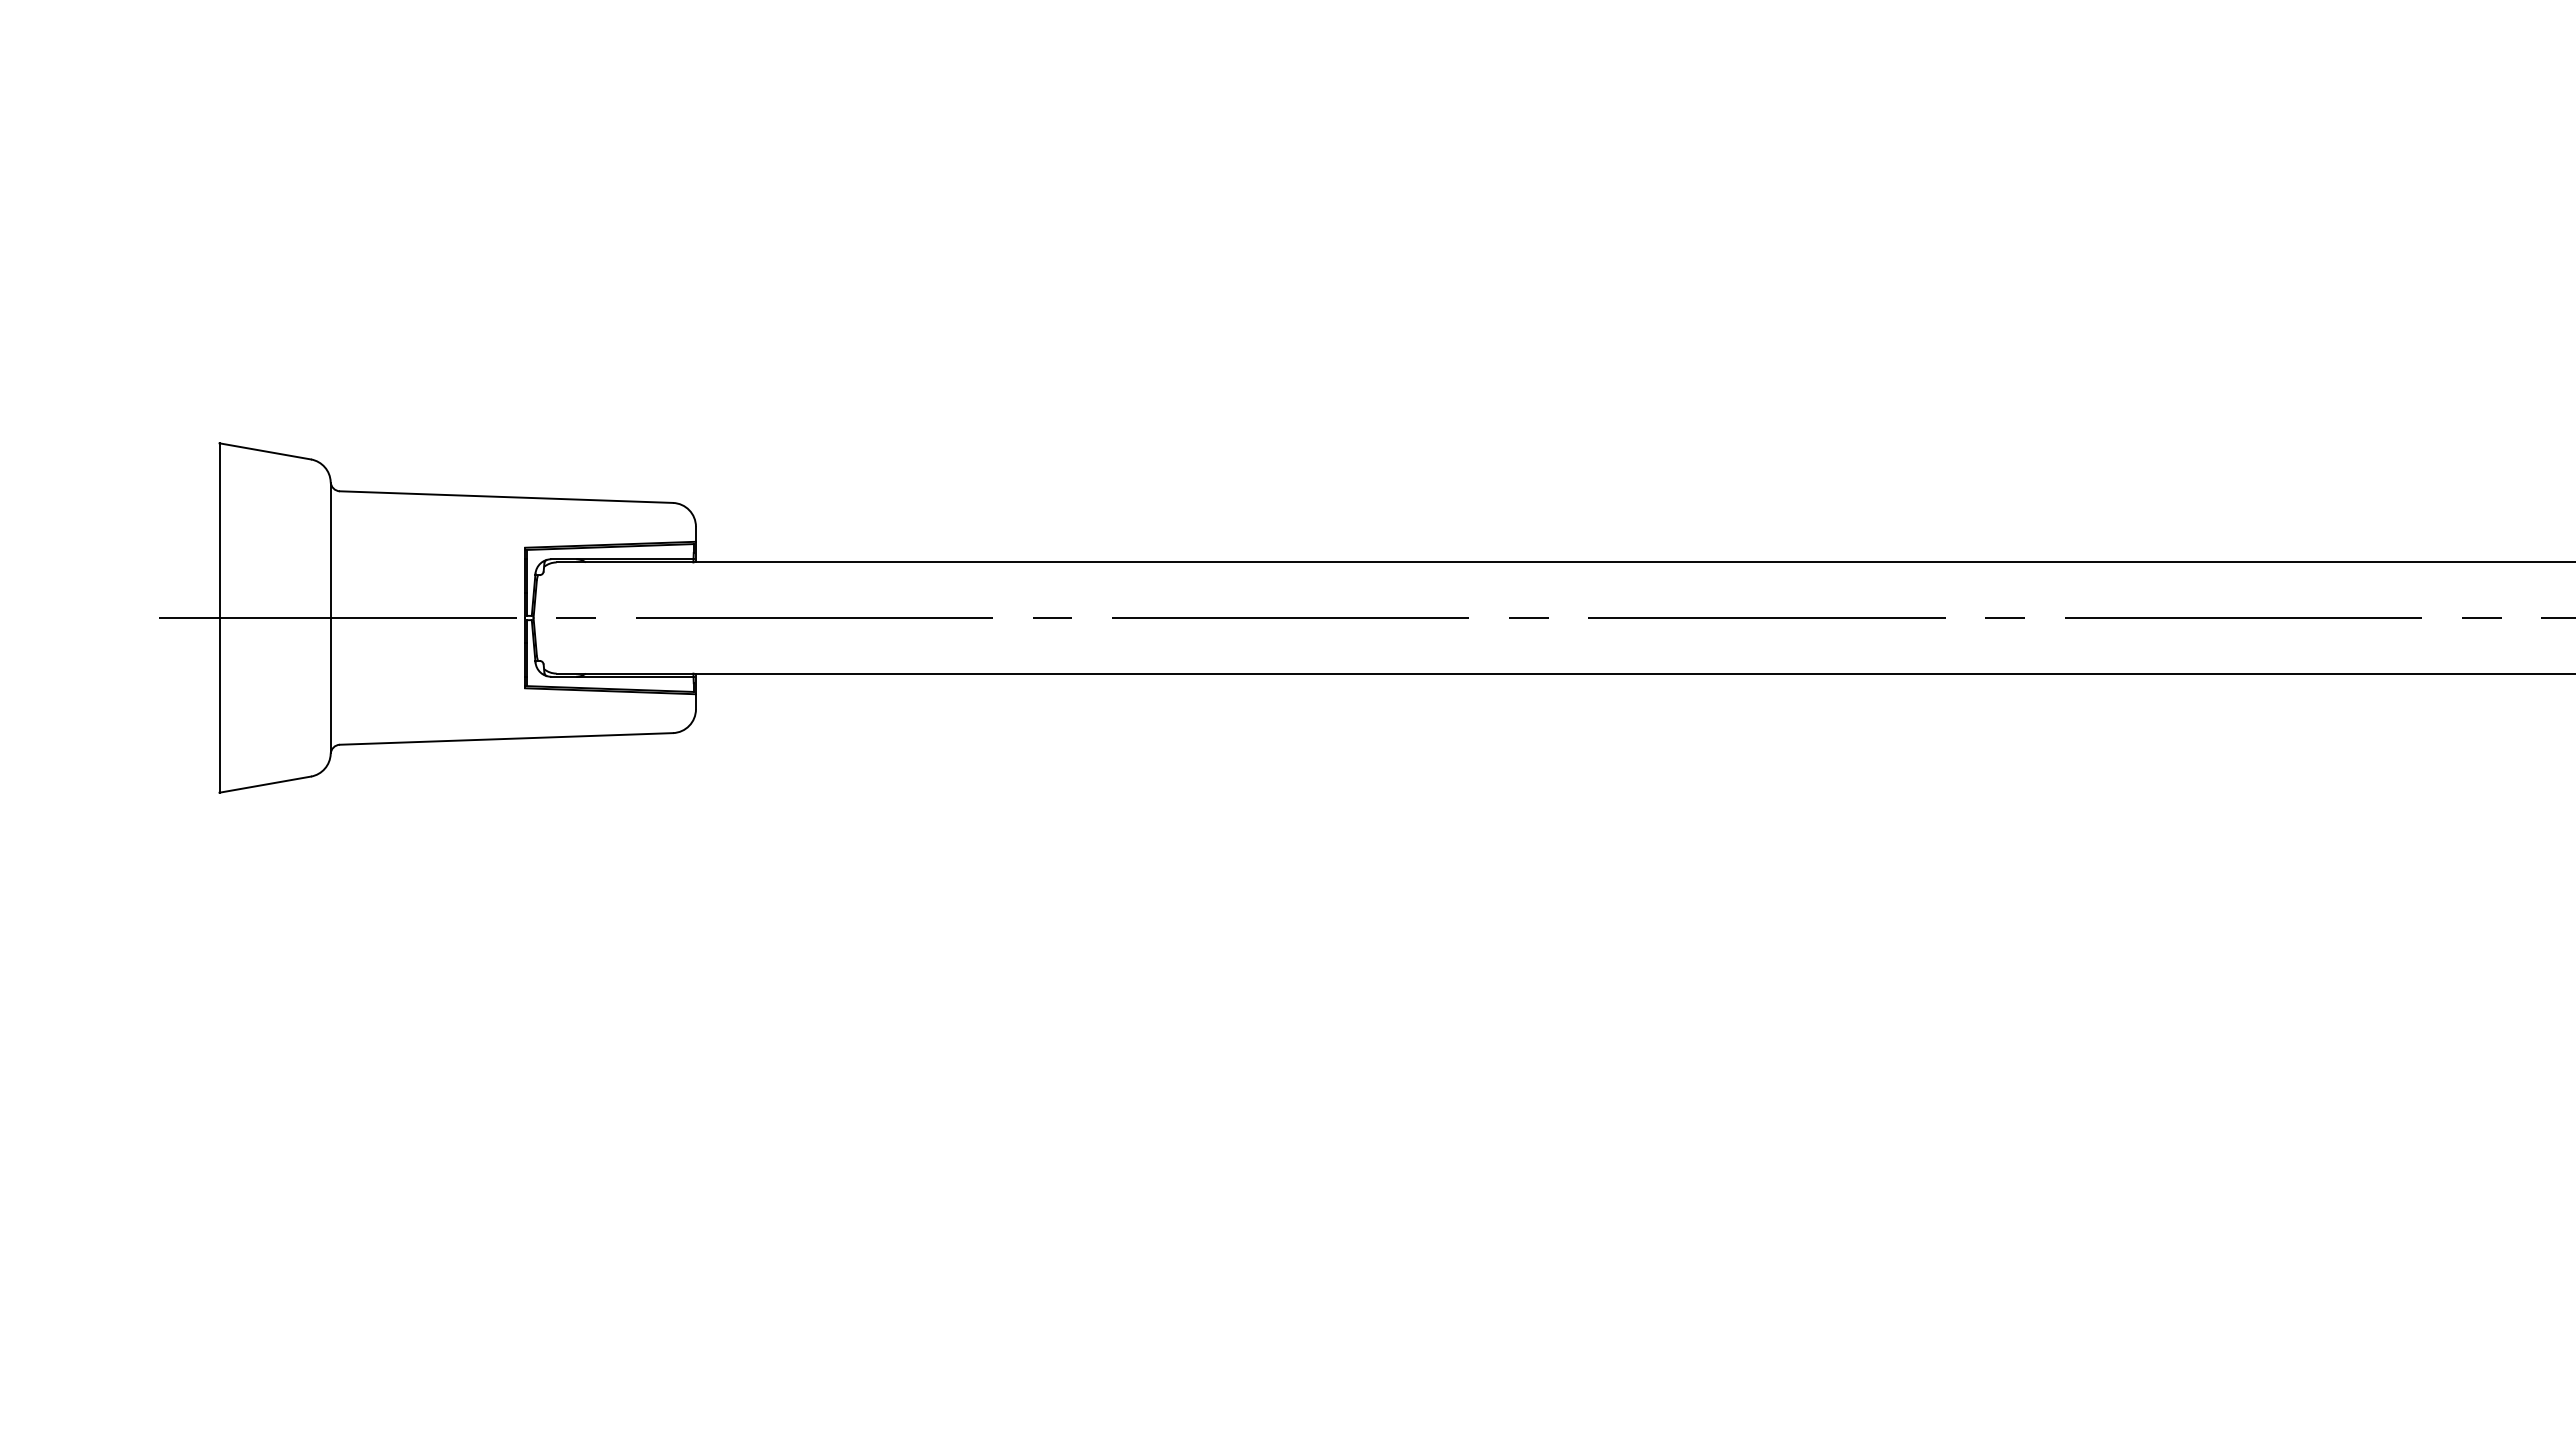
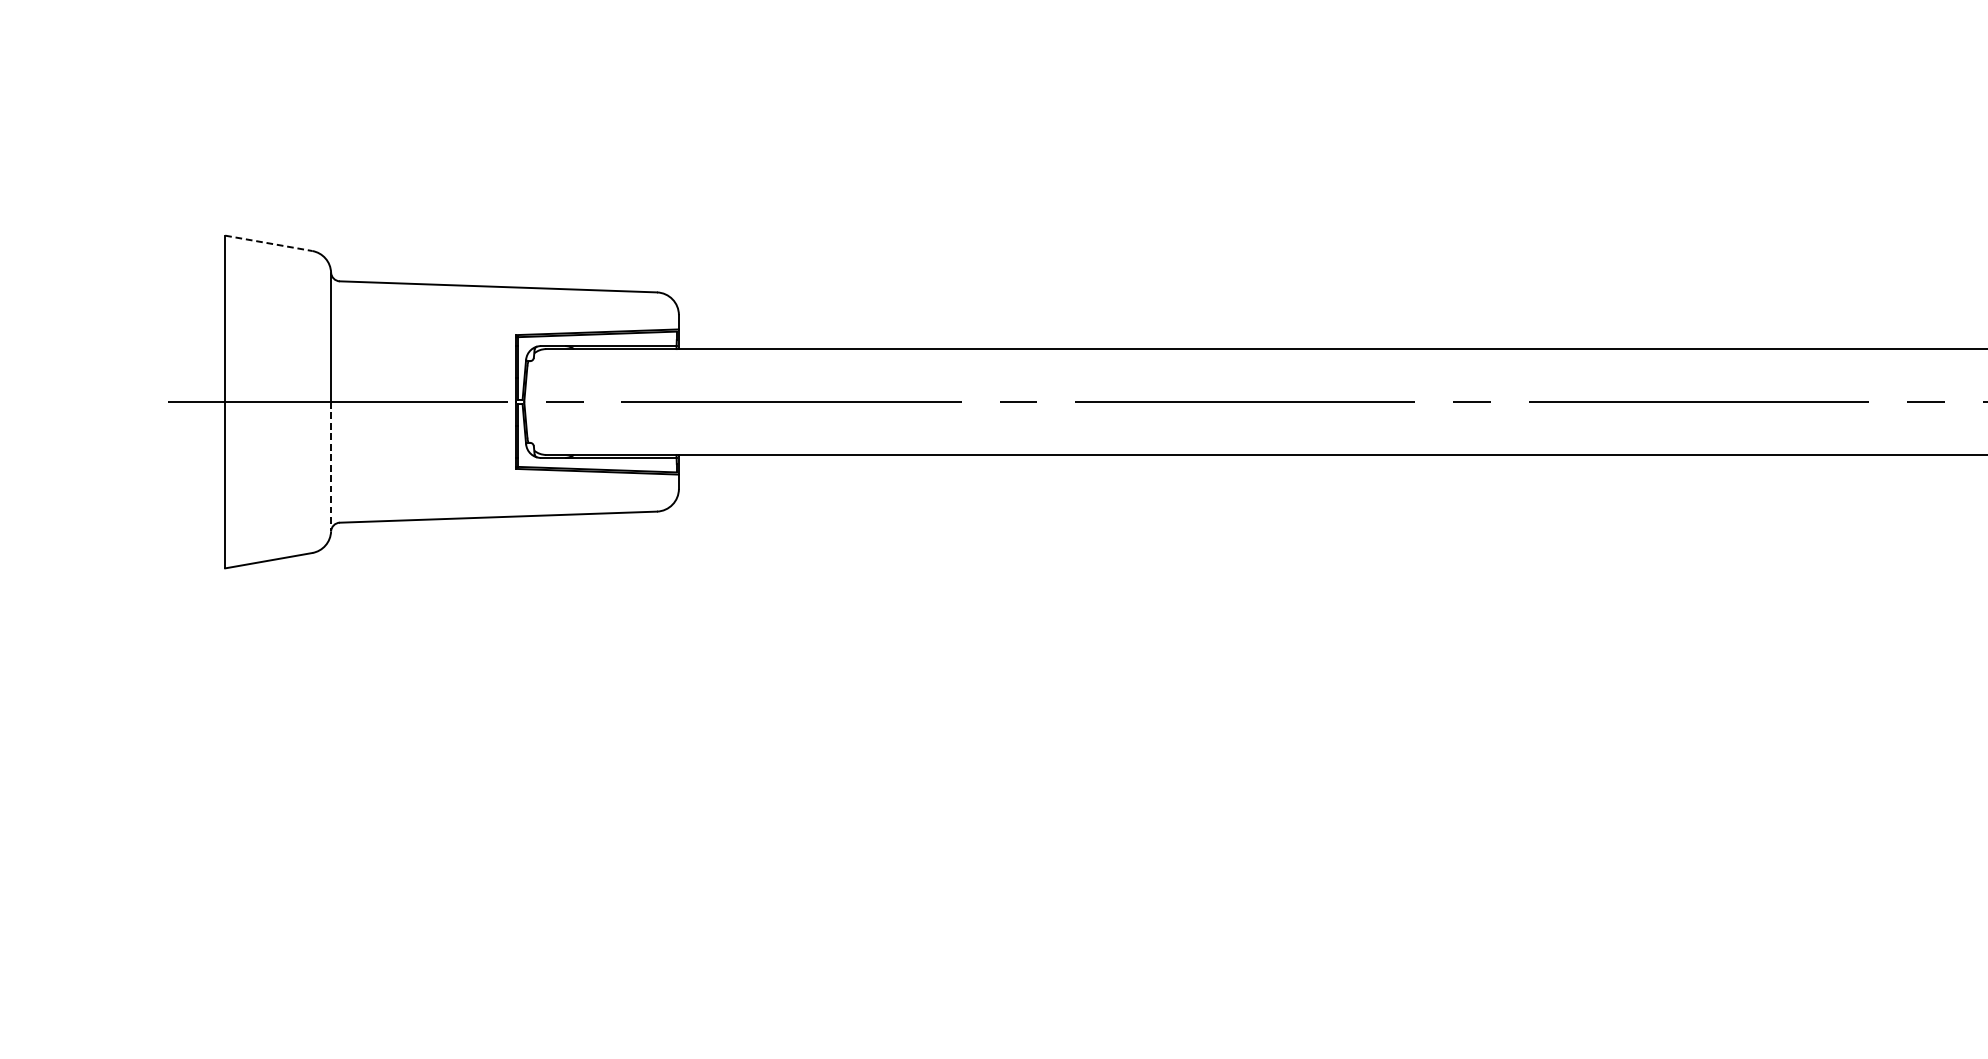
line: (265, 451) -> (268, 243), solid -> dashed
line: (330, 685) -> (330, 466), solid -> dashed

